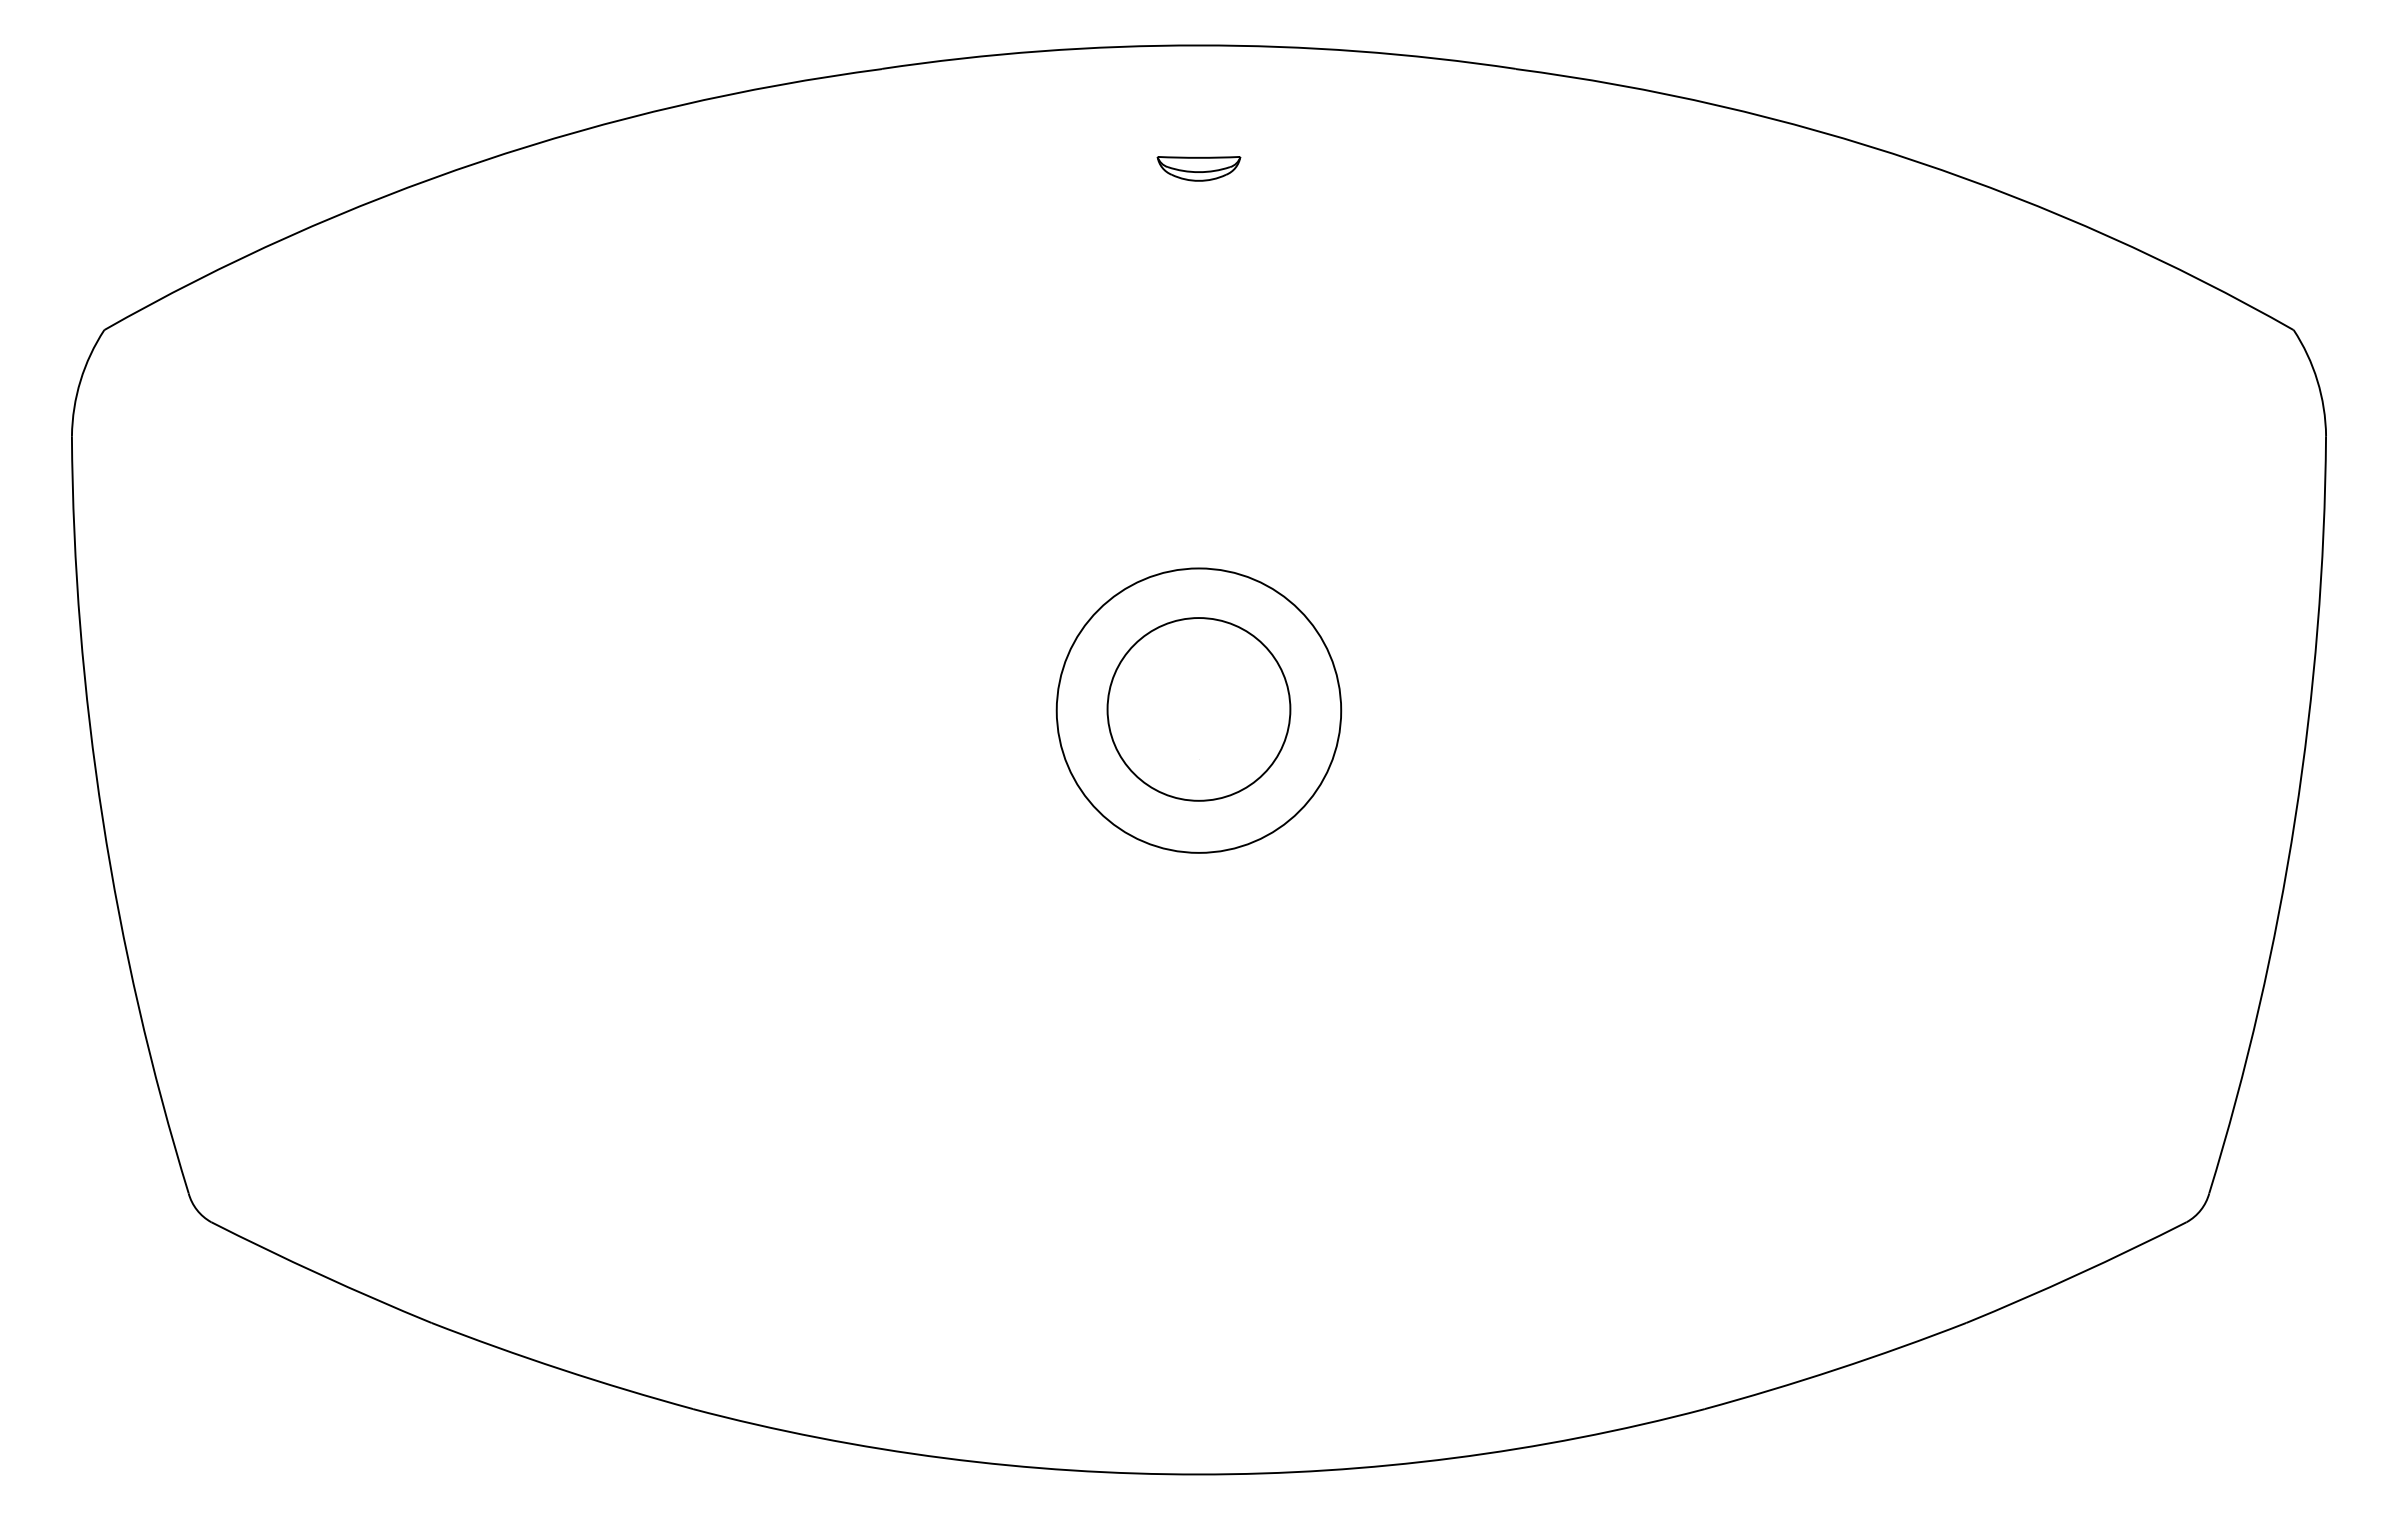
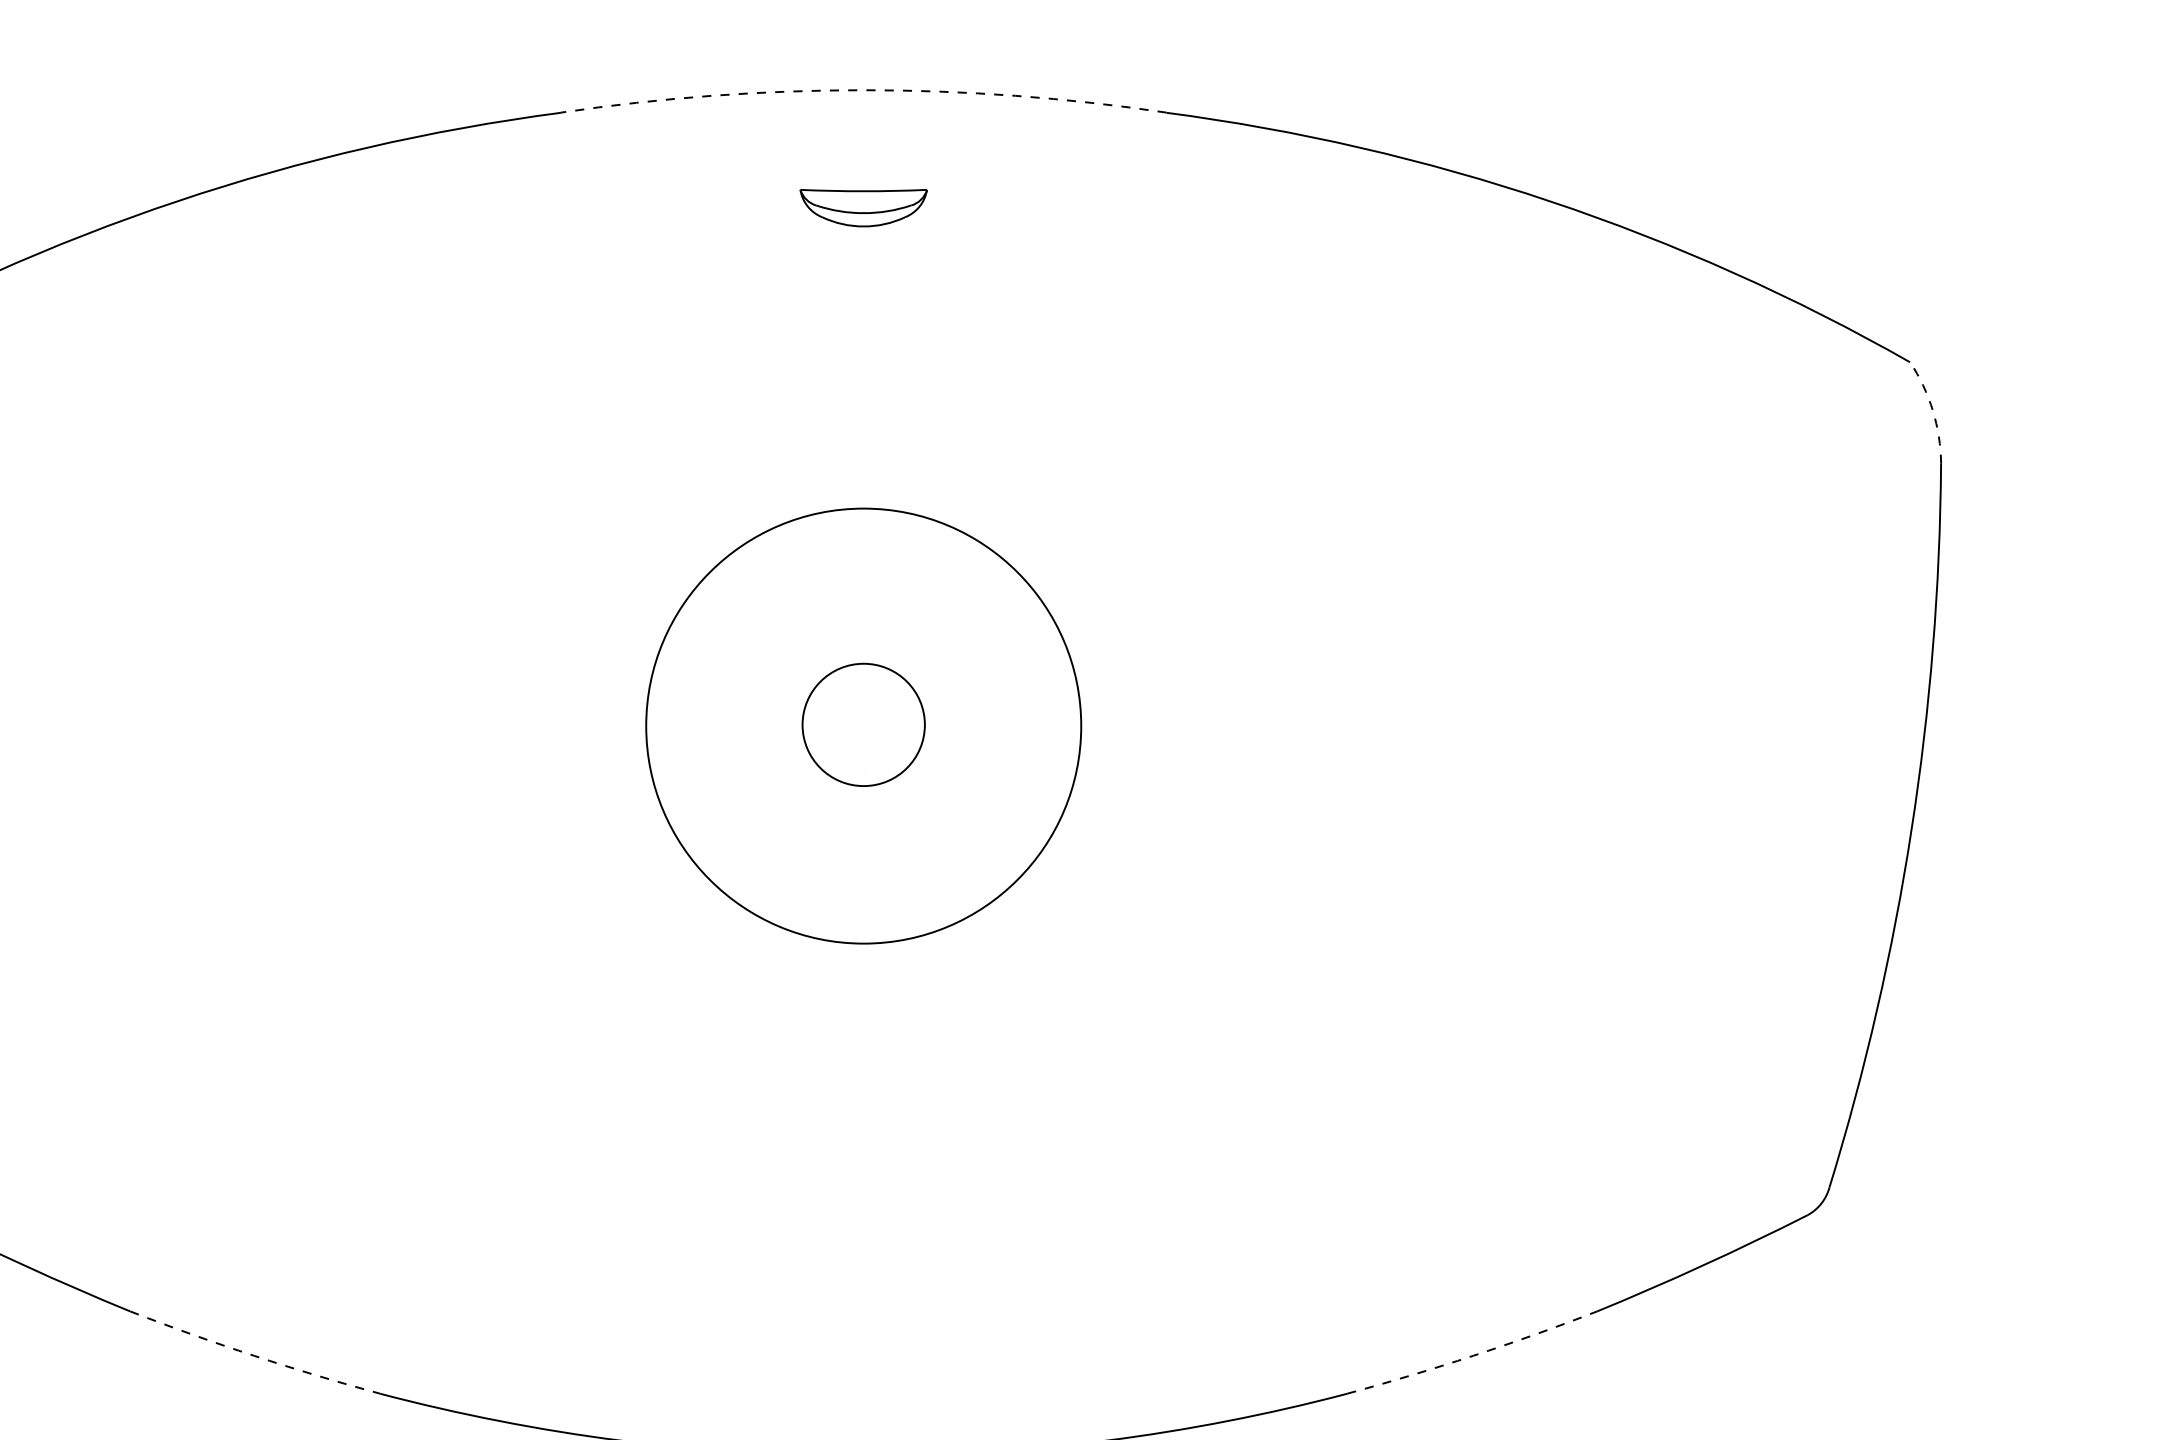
arc: (1198, 45) -> (863, 90), solid -> dashed
part: (1198, 168) -> (863, 207), size x1.6
arc: (2317, 380) -> (1932, 410), solid -> dashed
circle: (1198, 709) -> (863, 724), size x0.7
circle: (1198, 710) -> (863, 725), size x1.6
arc: (561, 1369) -> (254, 1355), solid -> dashed
arc: (1836, 1369) -> (1473, 1355), solid -> dashed

